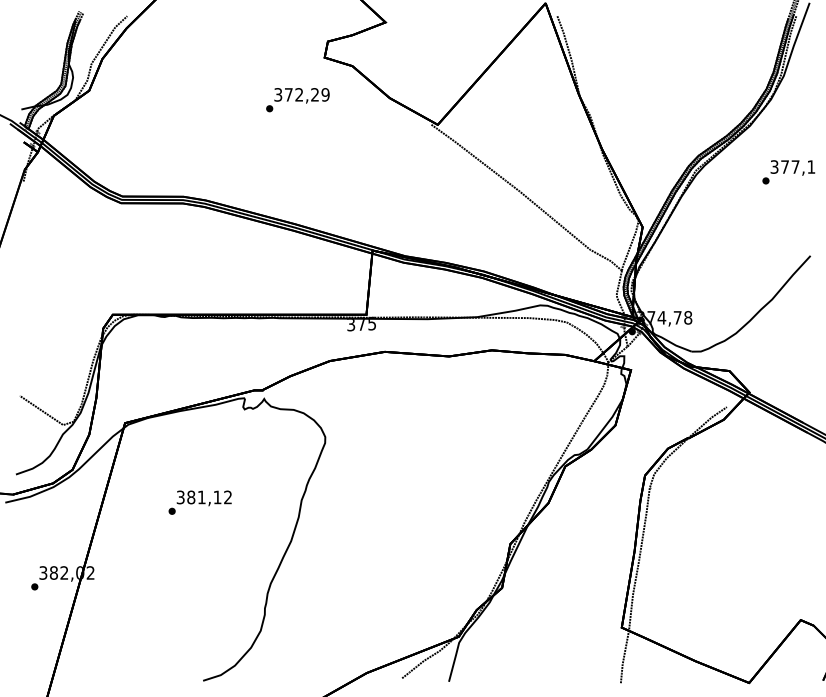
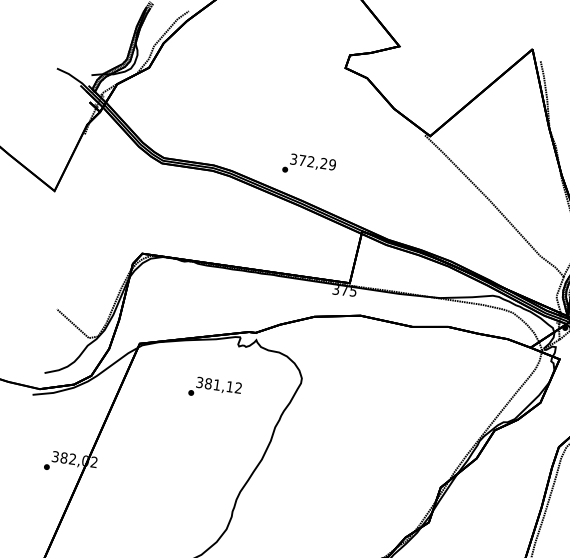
text: (297, 100) -> (308, 166), moved
text: (199, 502) -> (214, 388), moved

